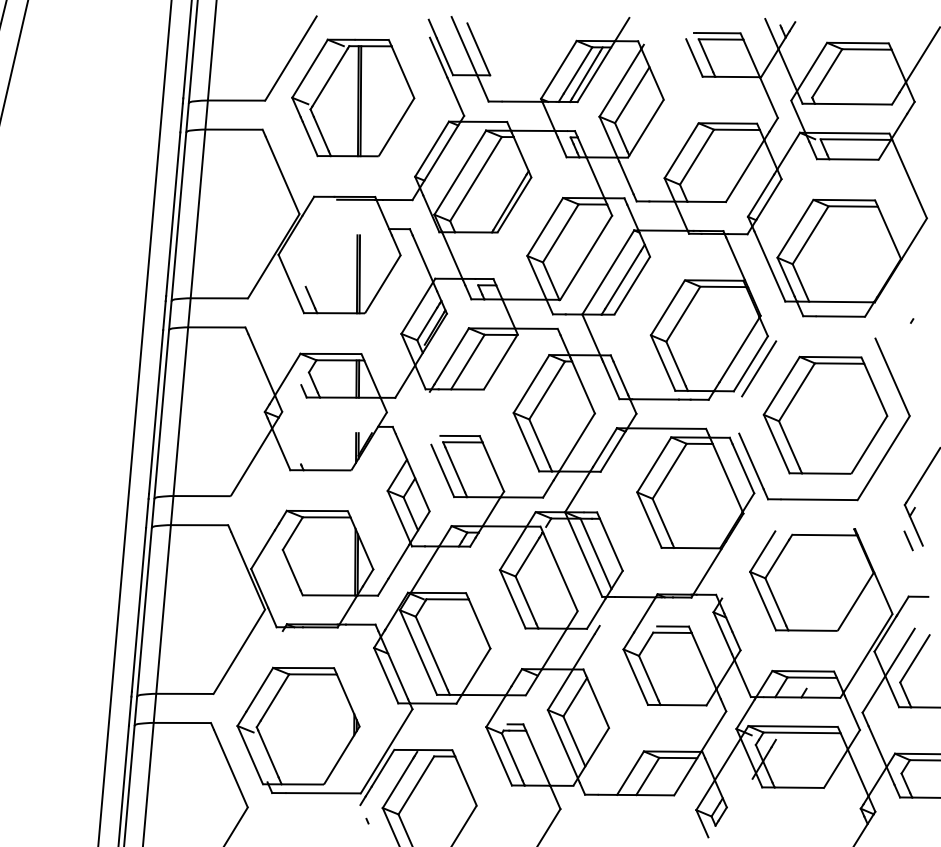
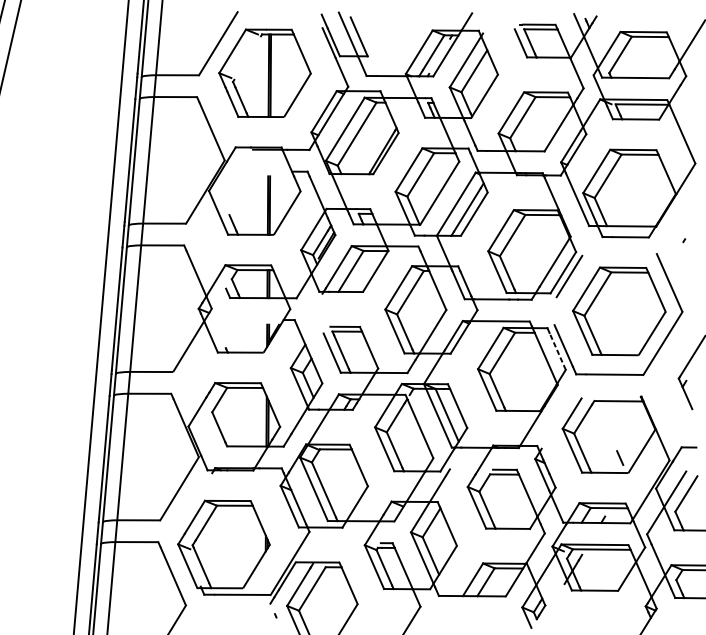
line: (586, 74) -> (440, 55), removed
line: (329, 77) -> (247, 57), removed
line: (743, 468) -> (557, 351), solid -> dashed
line: (908, 540) -> (620, 457), moved

